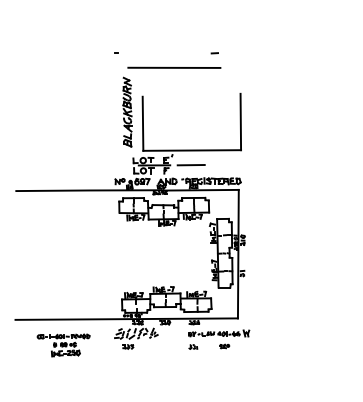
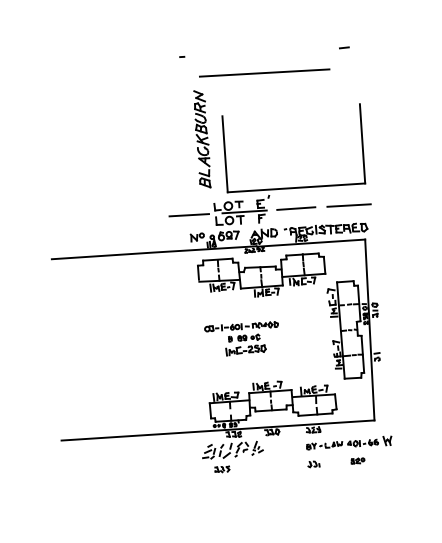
line: (214, 53) -> (343, 48), moved
line: (115, 165) -> (189, 215), added
line: (228, 165) -> (348, 206), added
part: (63, 345) -> (242, 339), moved

